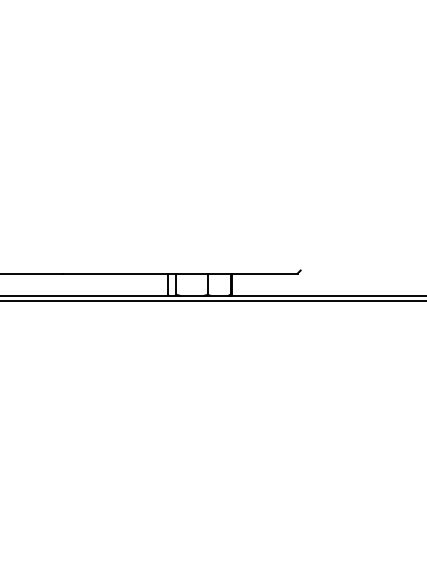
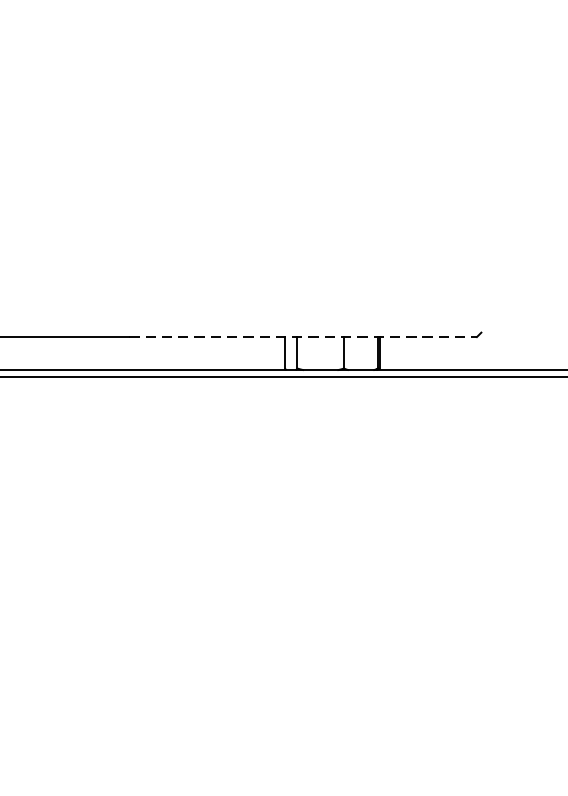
line: (180, 273) -> (303, 337), solid -> dashed

